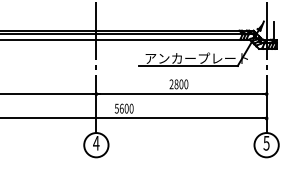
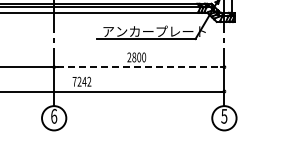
line: (181, 94) -> (139, 67), solid -> dashed
text: (123, 108) -> (81, 81), 5600 -> 7242
text: (96, 142) -> (54, 115), 4 -> 6

